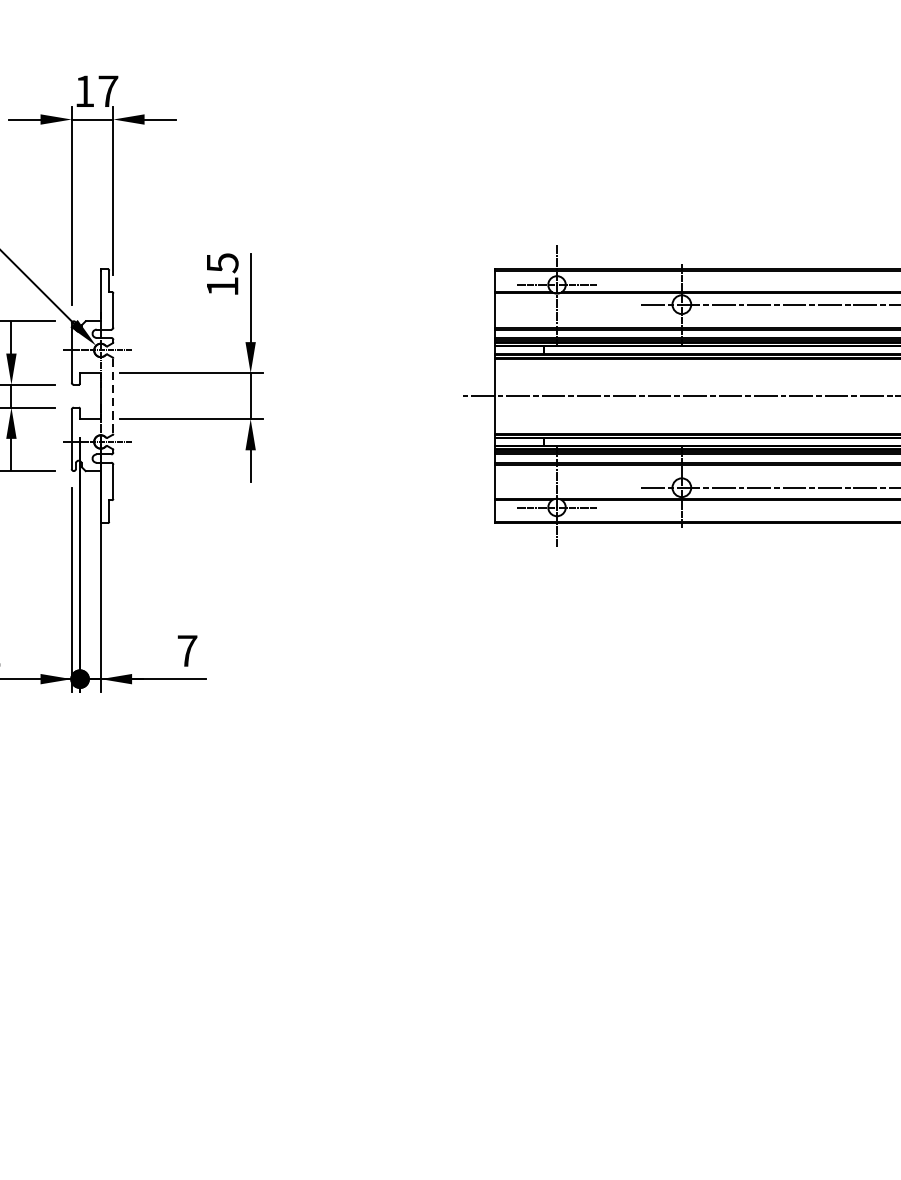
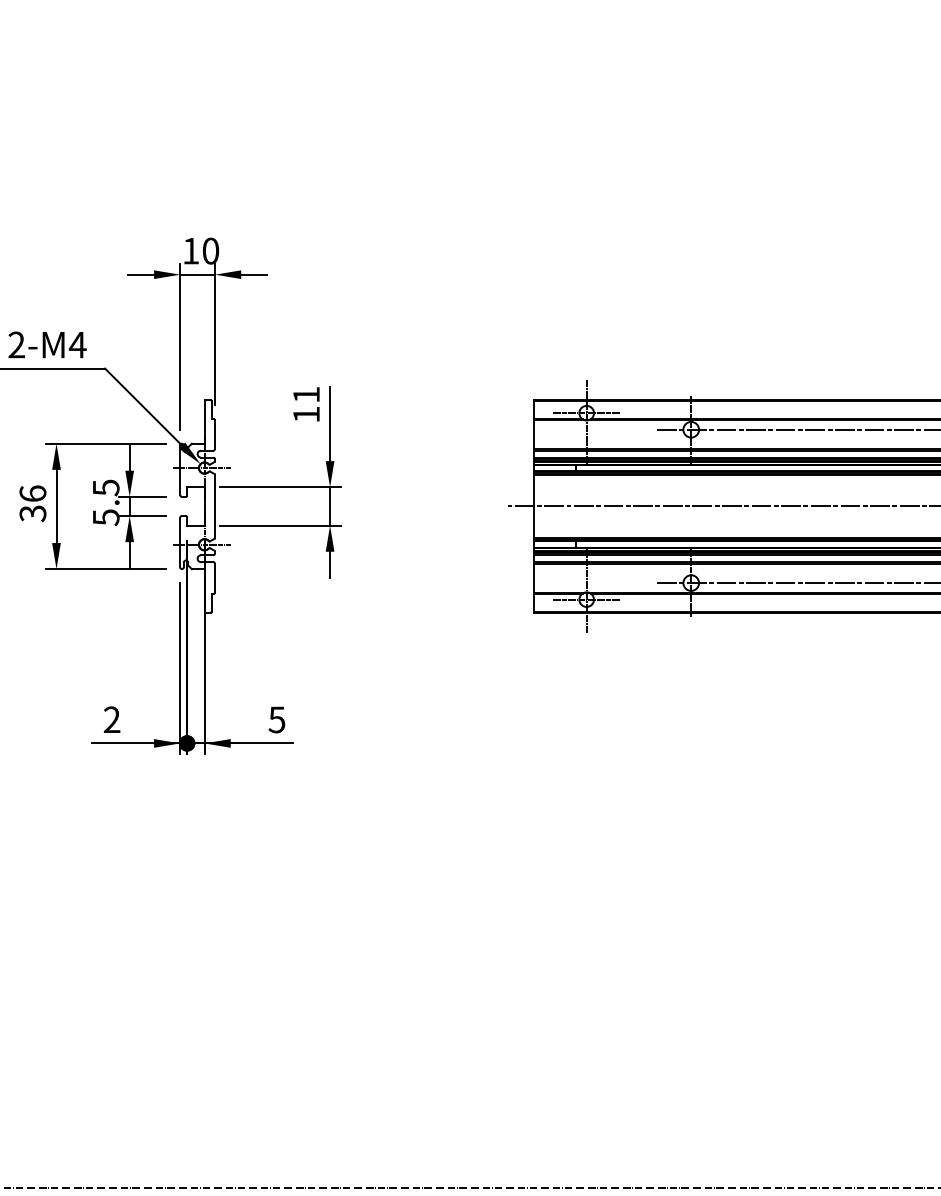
text: (107, 90) -> (210, 250), 17 -> 10
text: (222, 262) -> (306, 394), 15 -> 11
line: (113, 396) -> (215, 506), dashed -> solid
text: (186, 650) -> (276, 719), 7 -> 5

